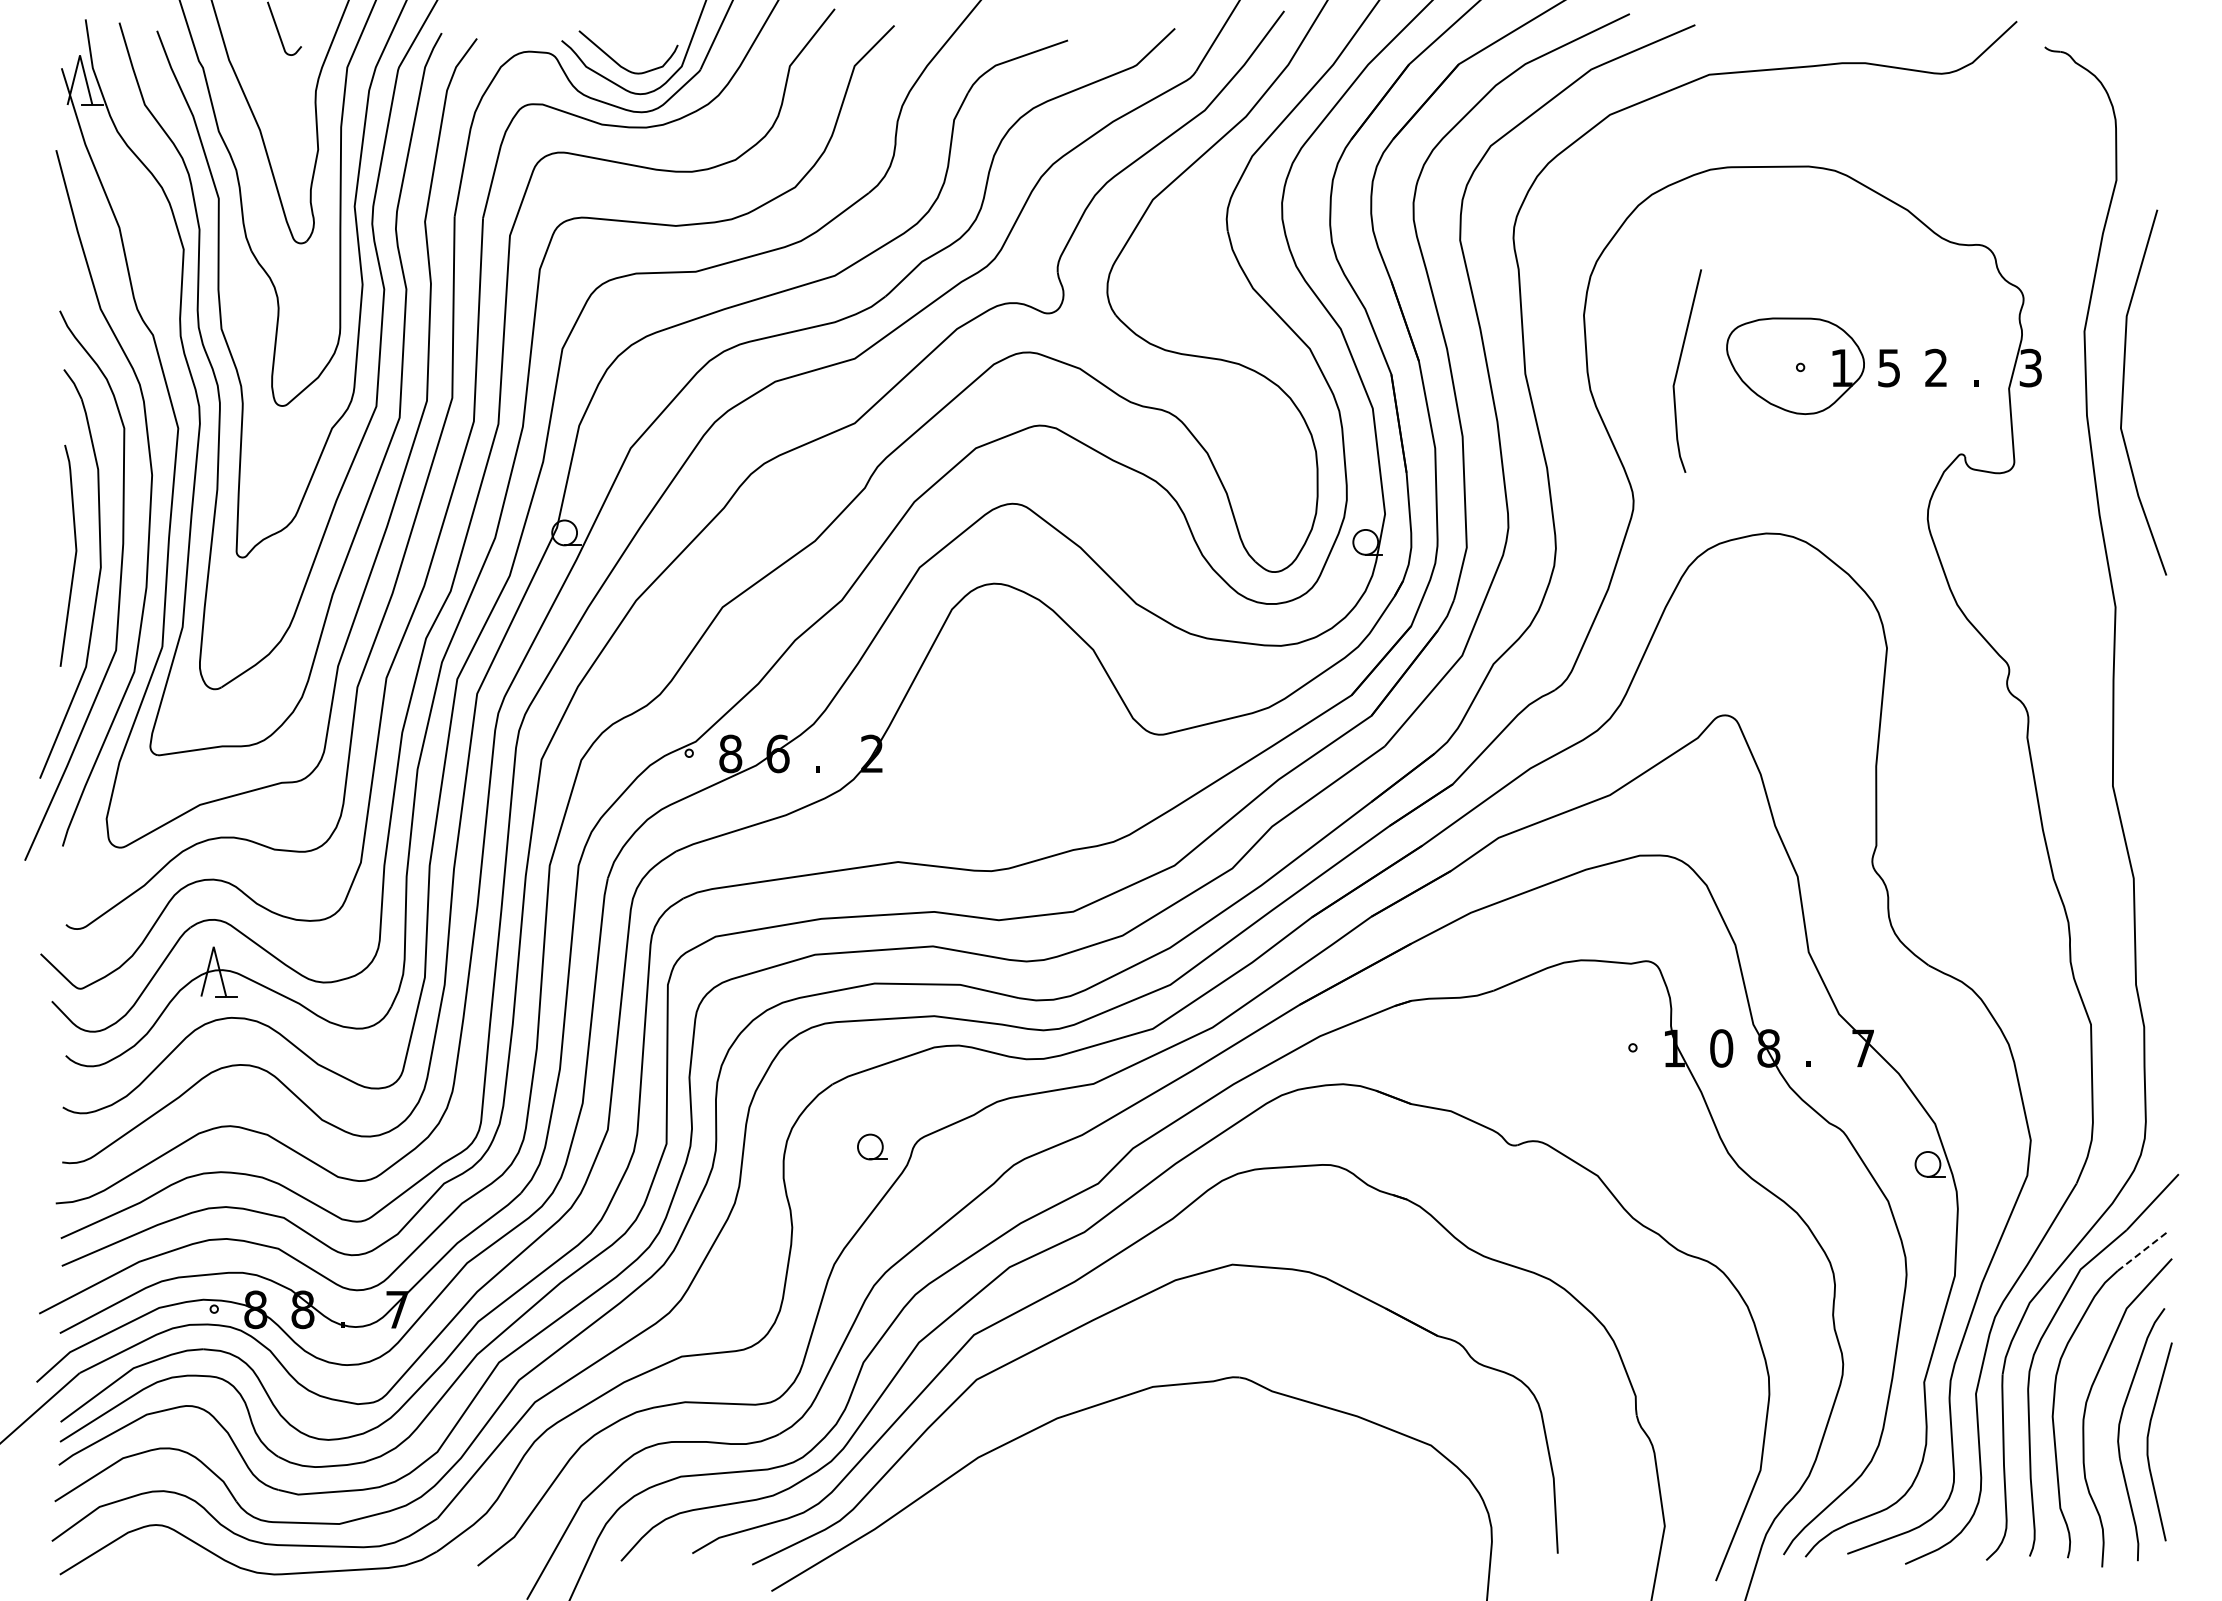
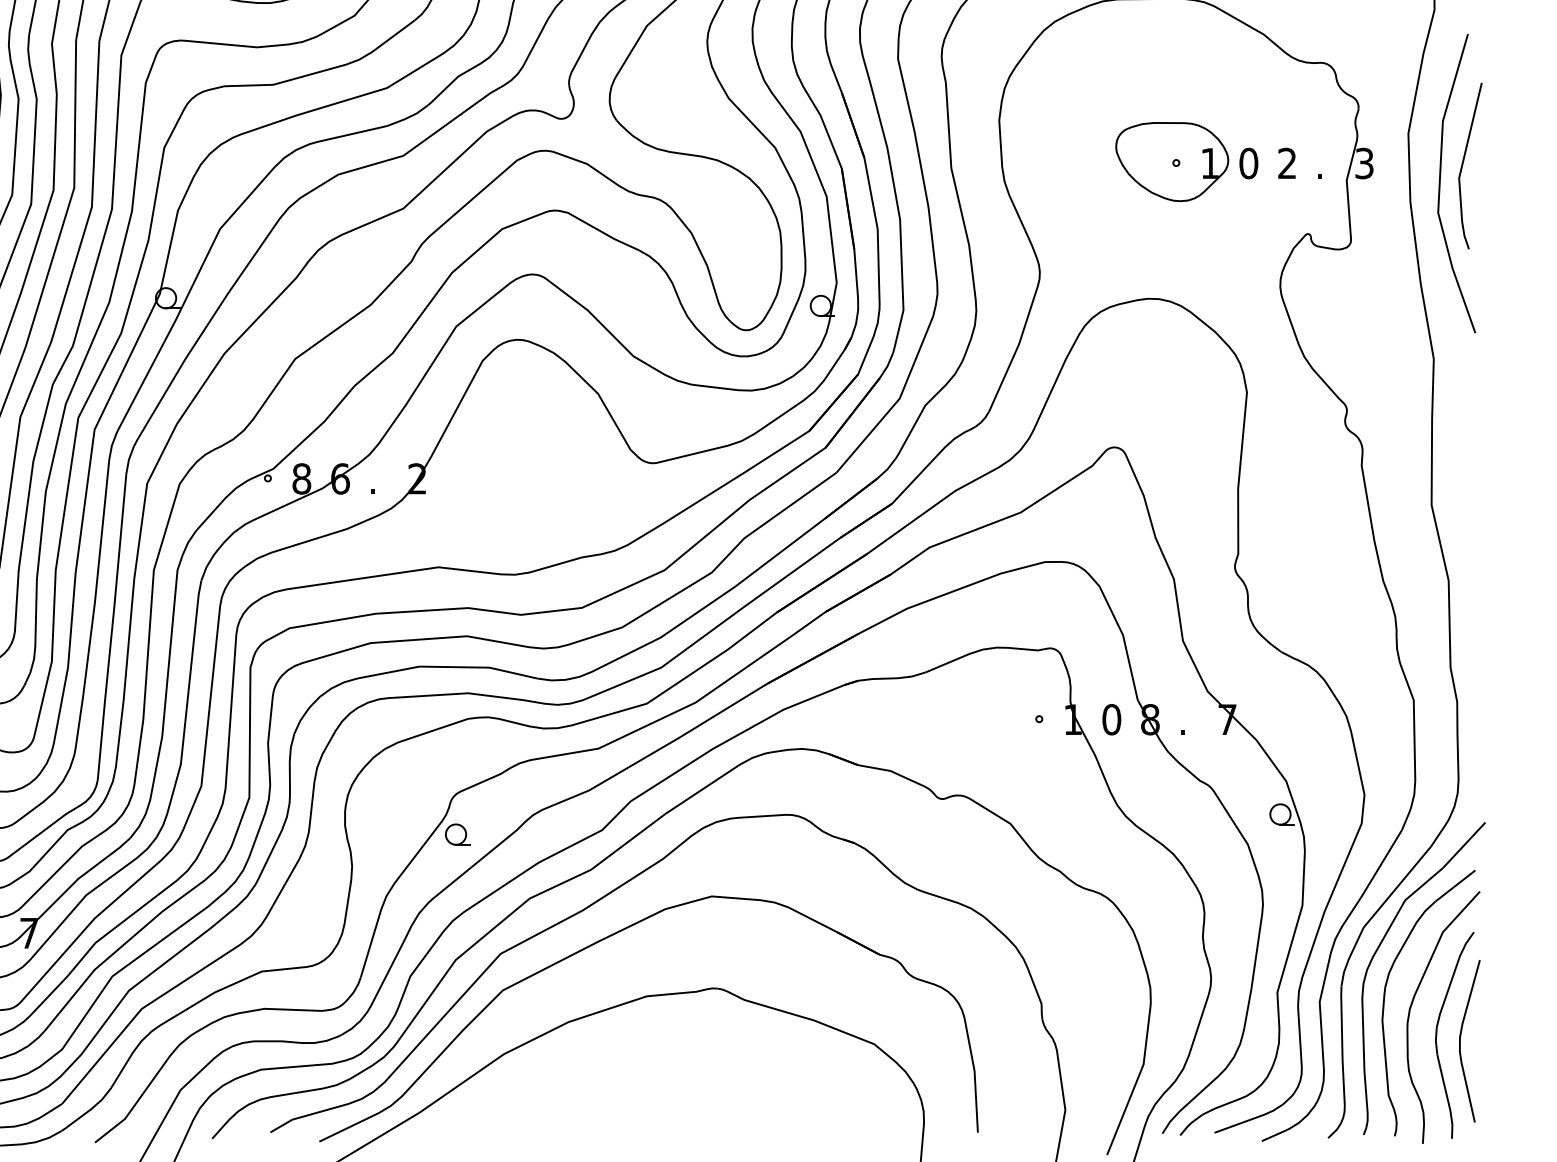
text: (1888, 367) -> (1248, 163), 5 -> 0
line: (1678, 370) -> (1463, 165), moved
part: (872, 1146) -> (457, 834), moved
line: (2142, 1251) -> (1455, 885), dashed -> solid

